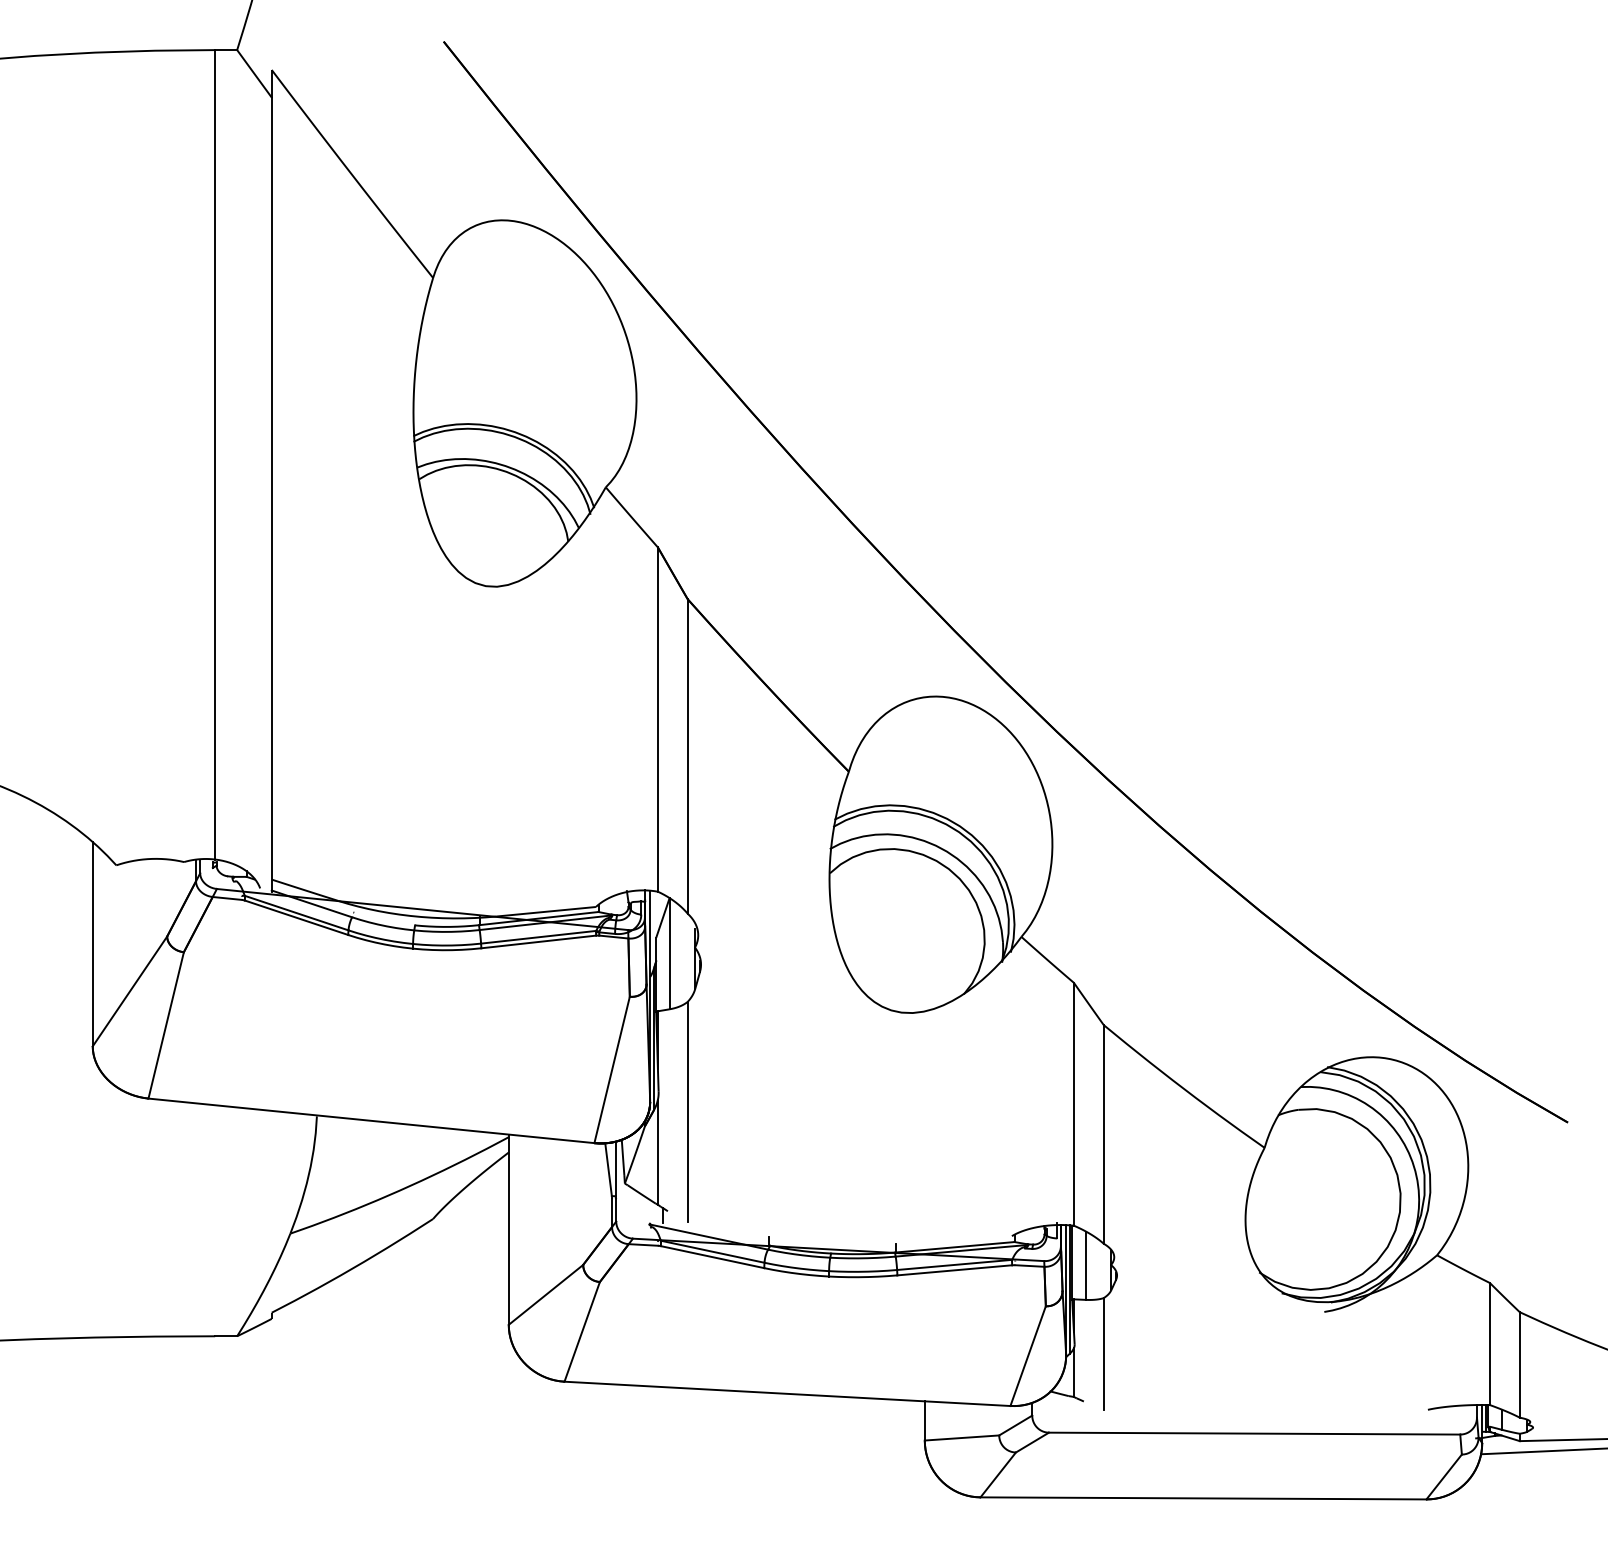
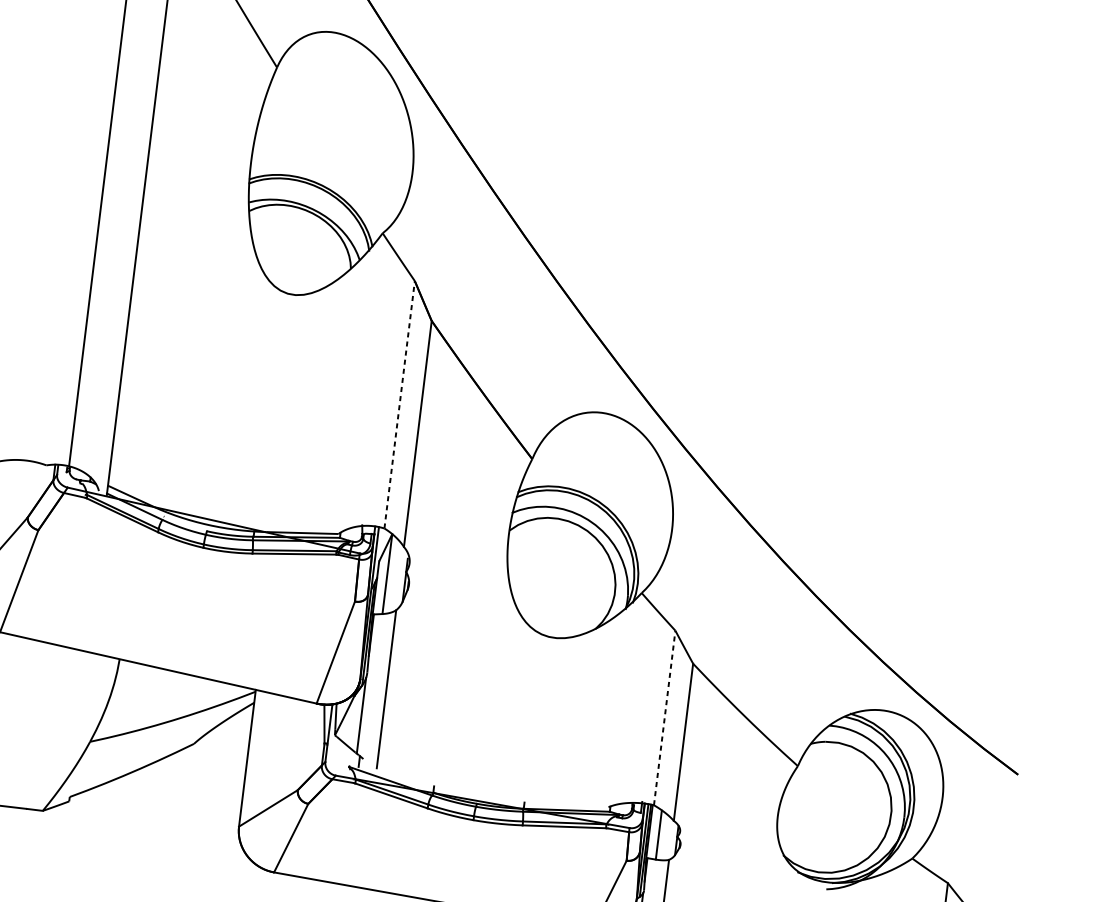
line: (657, 719) -> (399, 404), solid -> dashed
line: (1073, 1103) -> (664, 717), solid -> dashed

